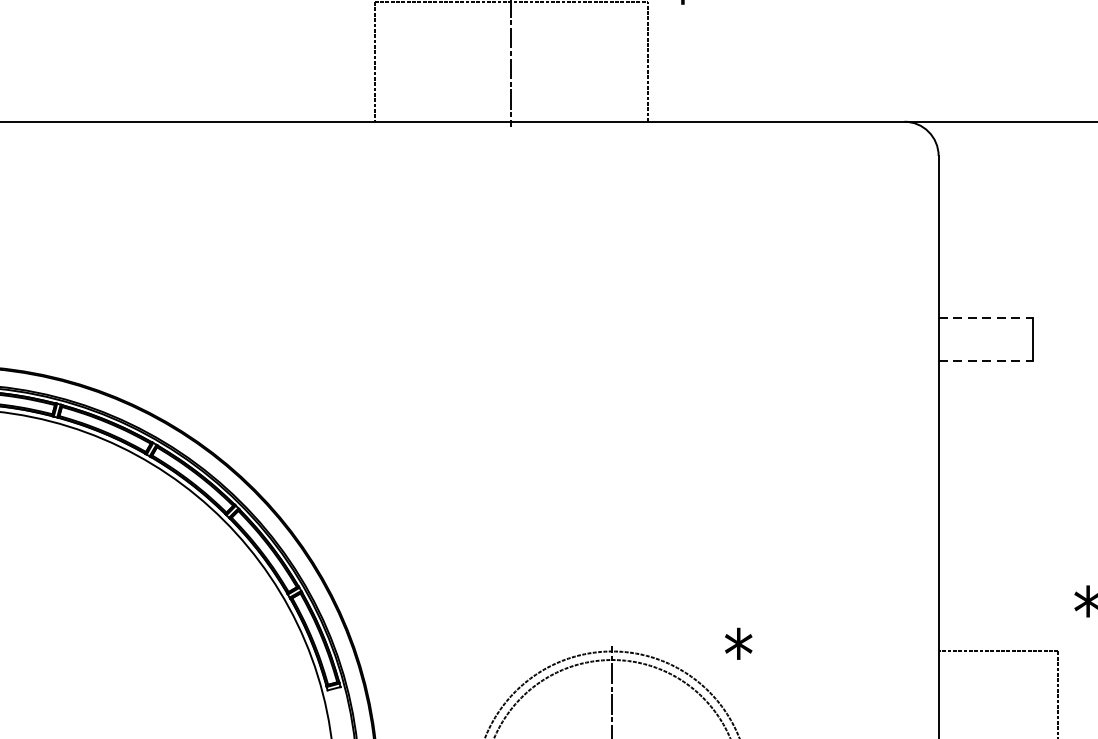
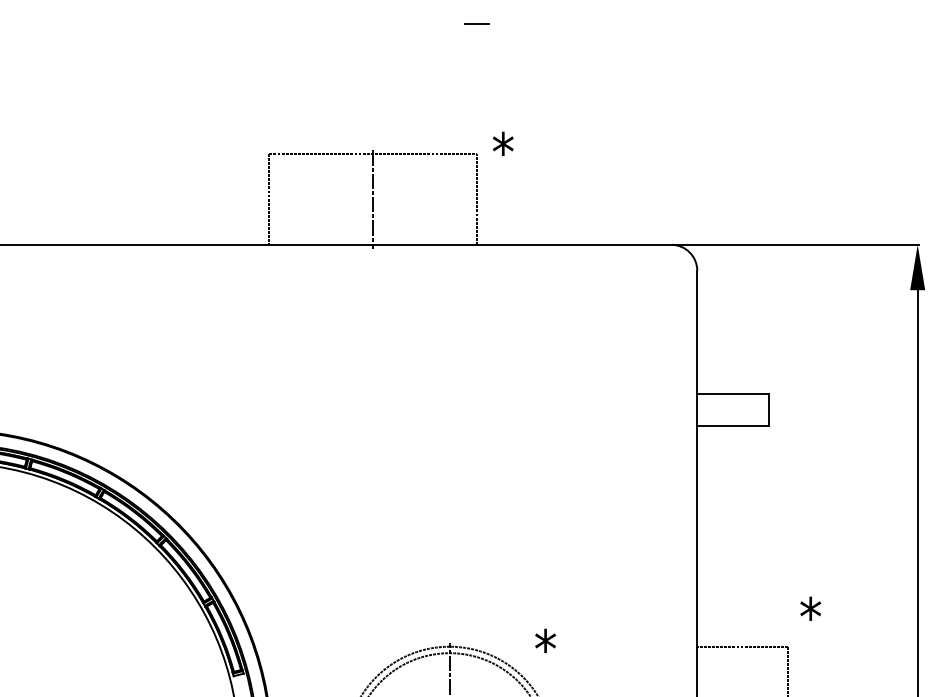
line: (985, 317) -> (732, 393), dashed -> solid
line: (985, 361) -> (732, 426), dashed -> solid

